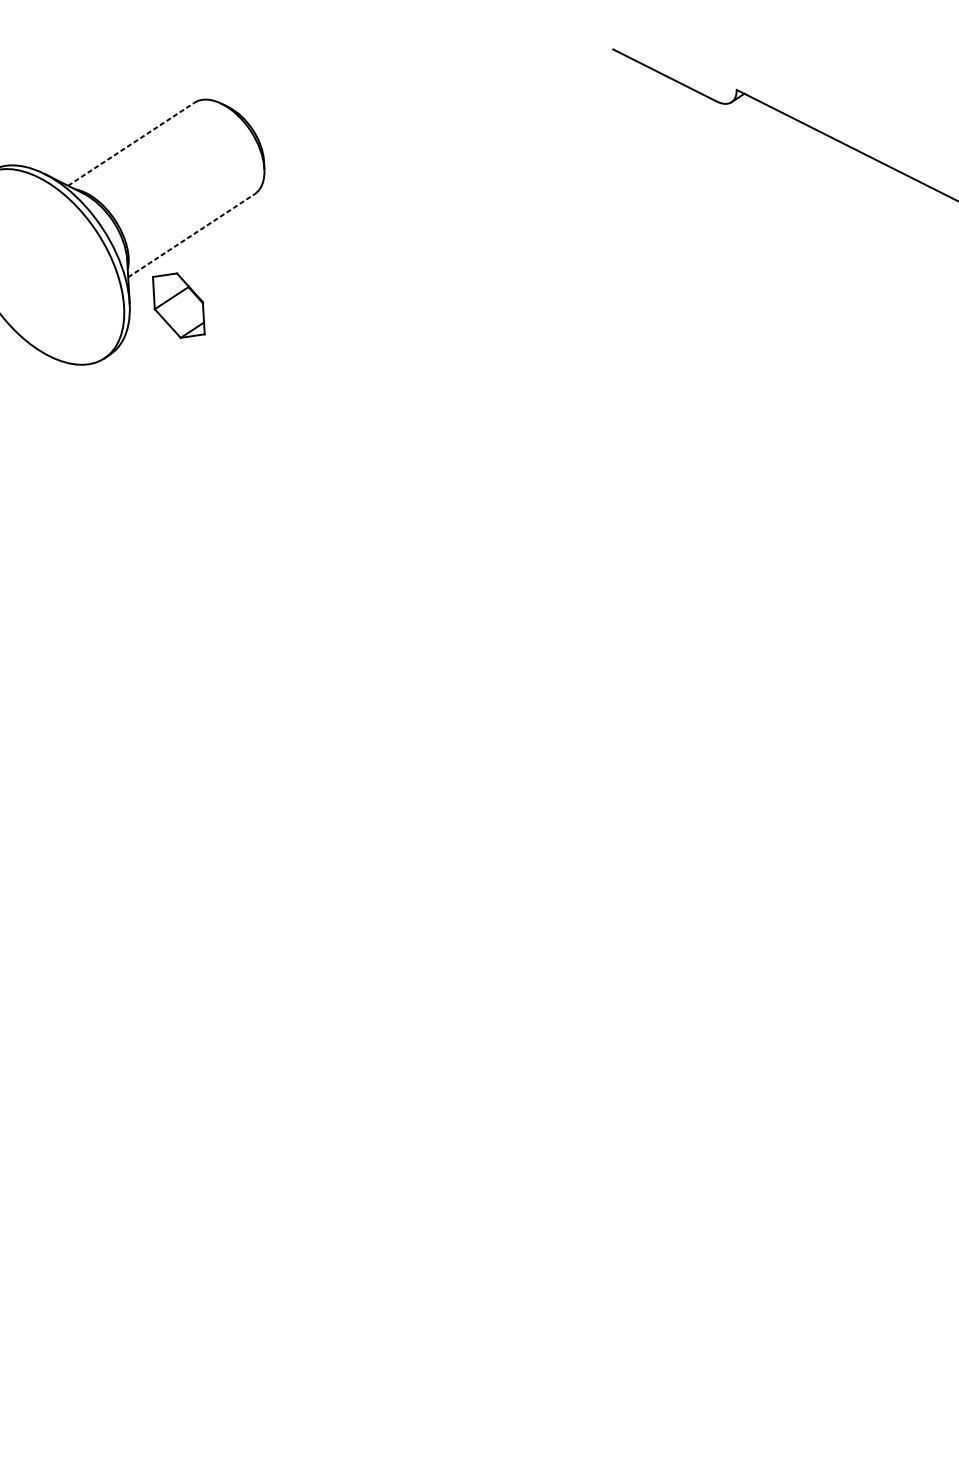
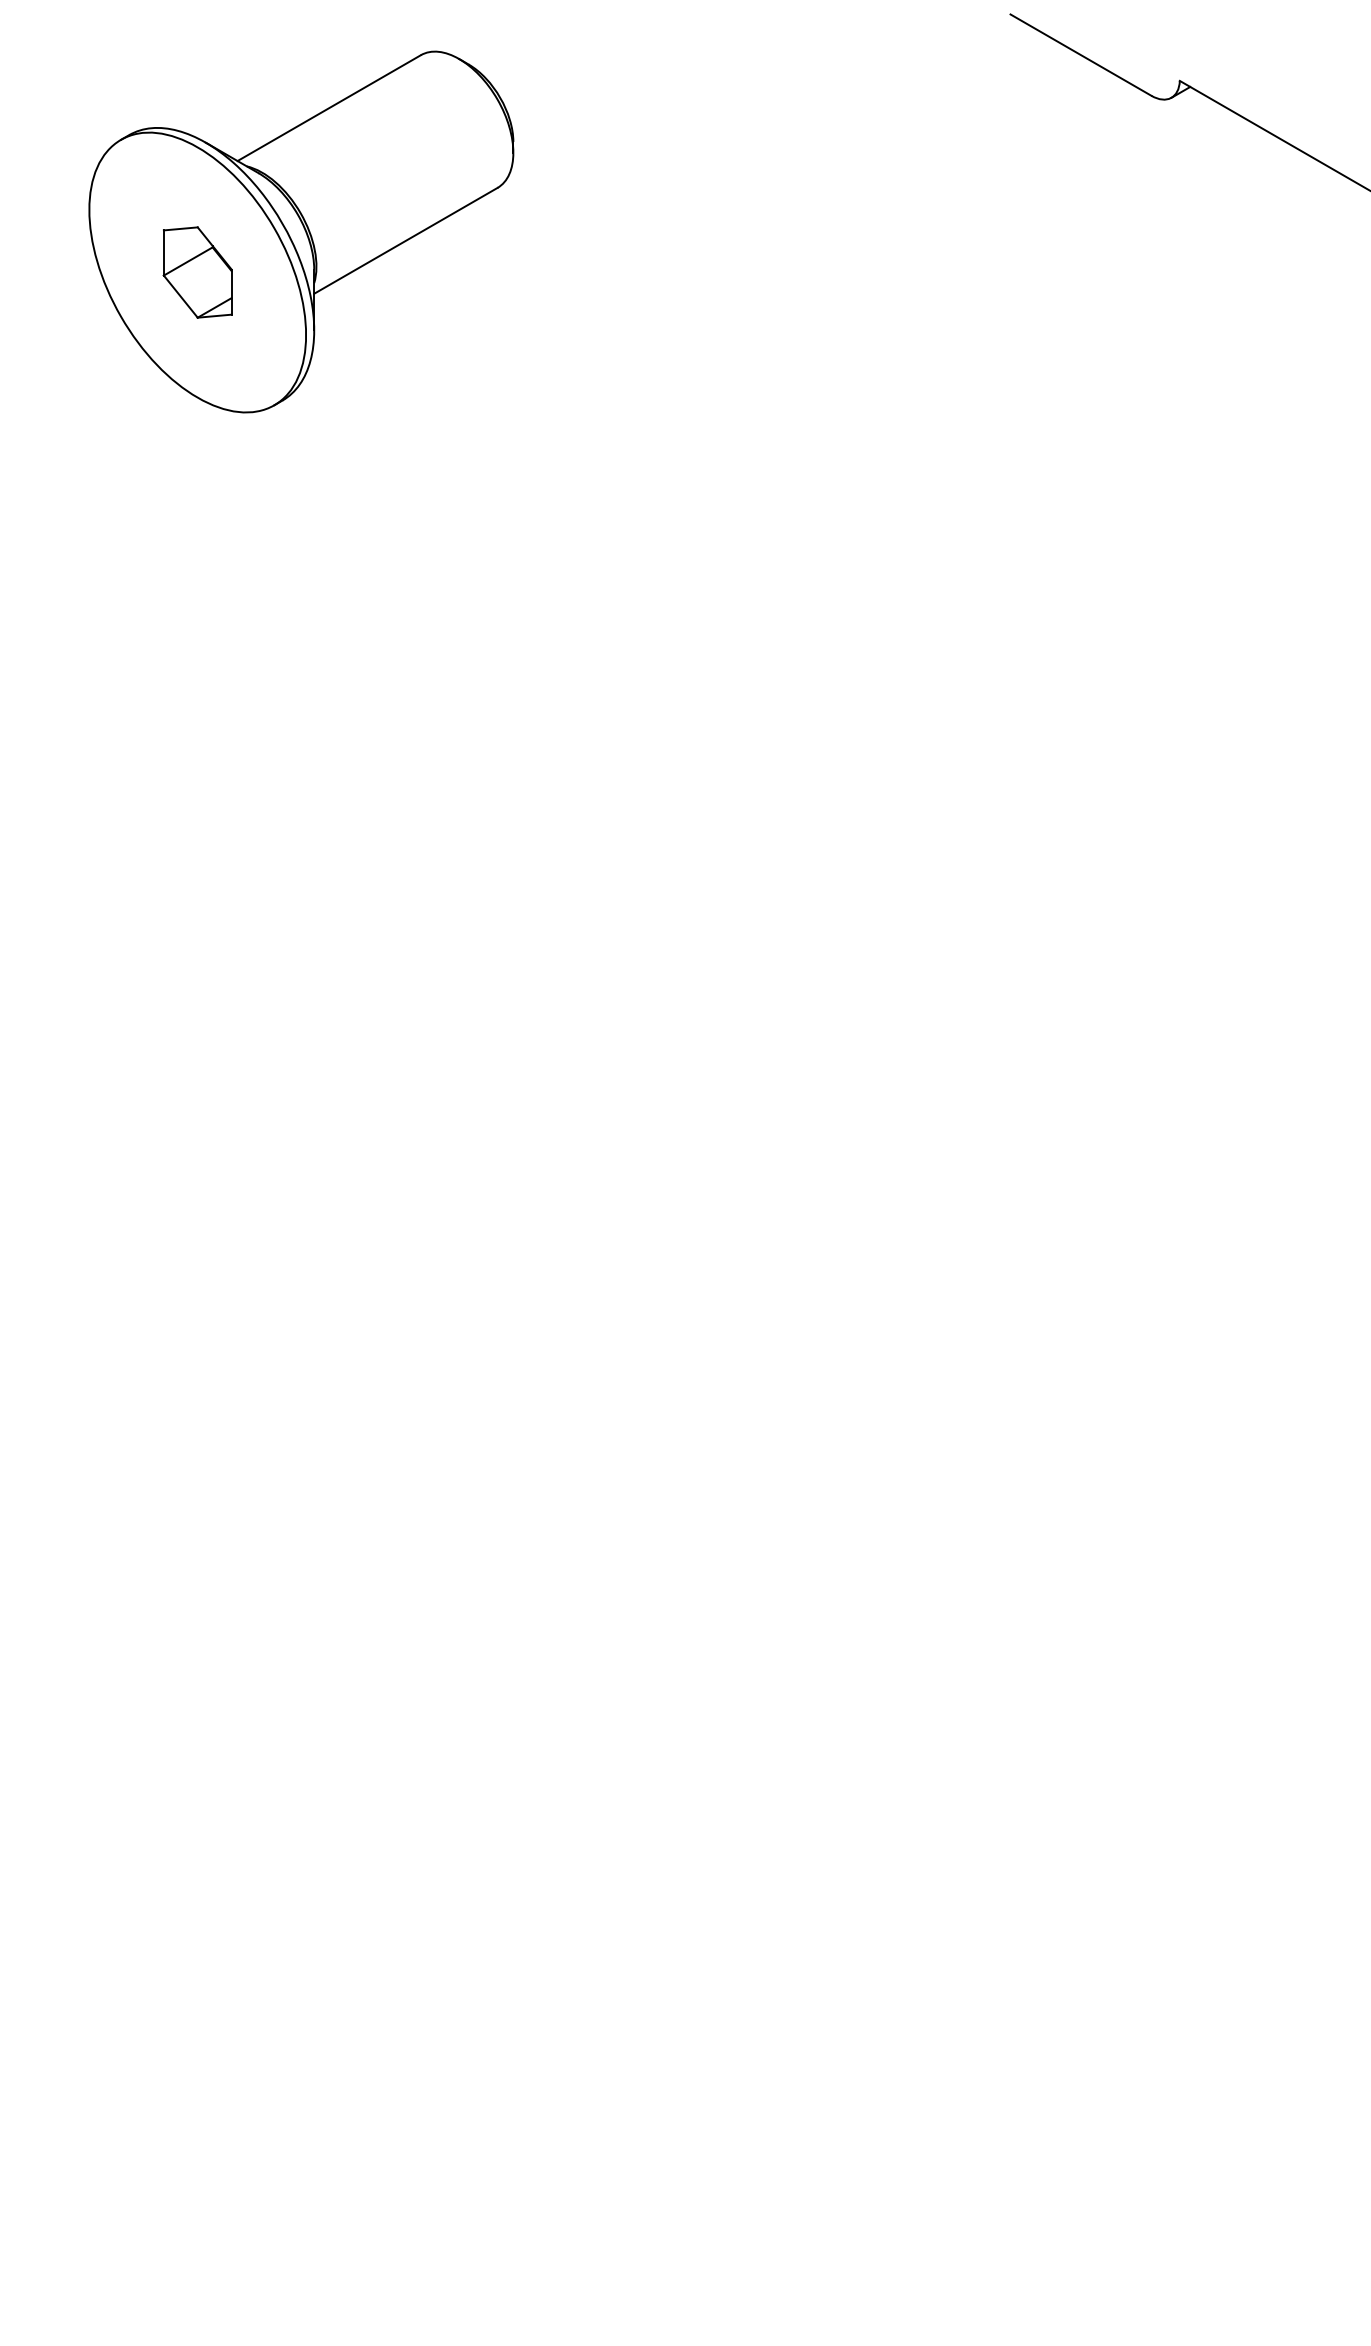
line: (131, 144) -> (329, 108), dashed -> solid
line: (191, 235) -> (405, 240), dashed -> solid
part: (178, 305) -> (197, 272), moved

